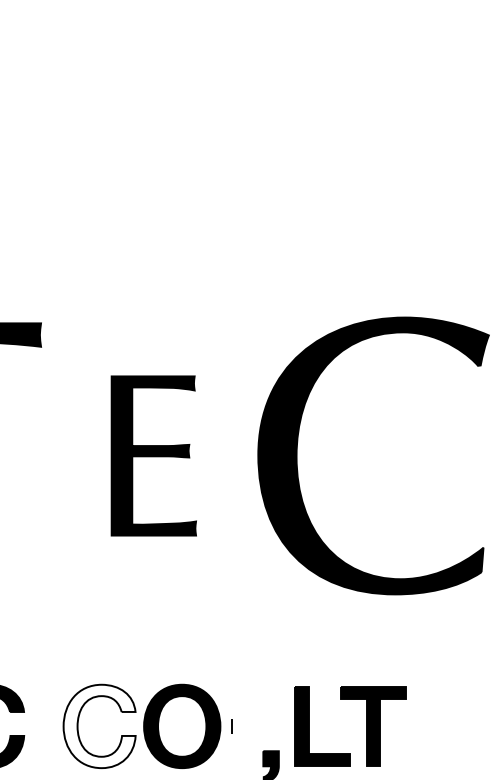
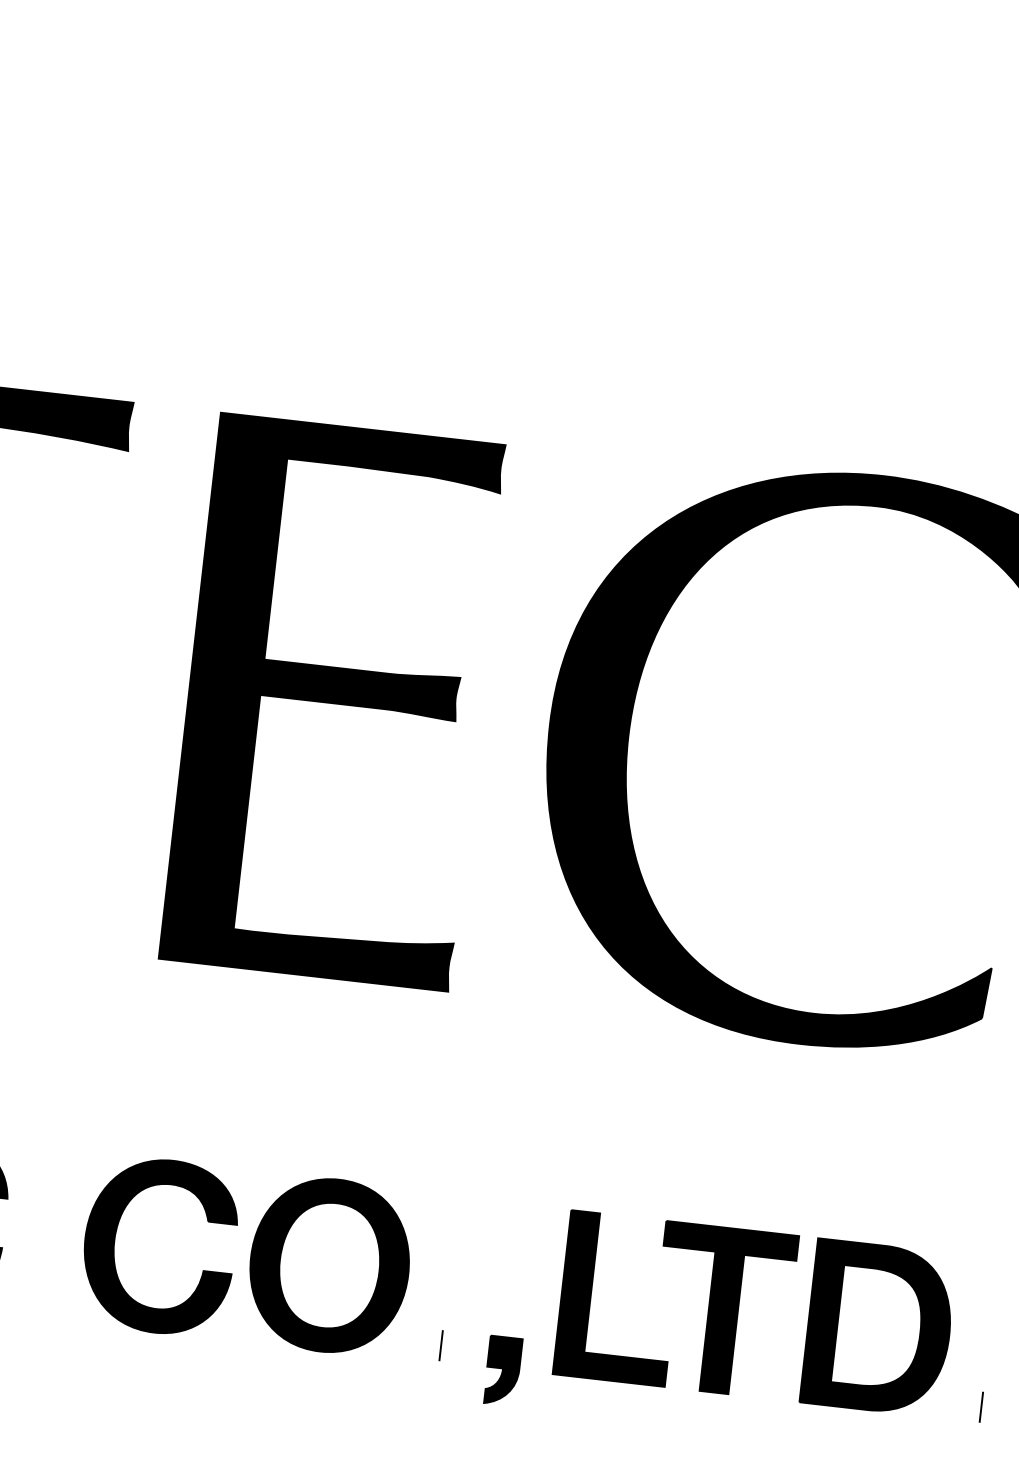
part: (153, 455) -> (334, 701), size x1.67
fill: (99, 726) -> (159, 1246), added
line: (231, 726) -> (440, 1345), moved
part: (449, 726) -> (879, 1328), added

